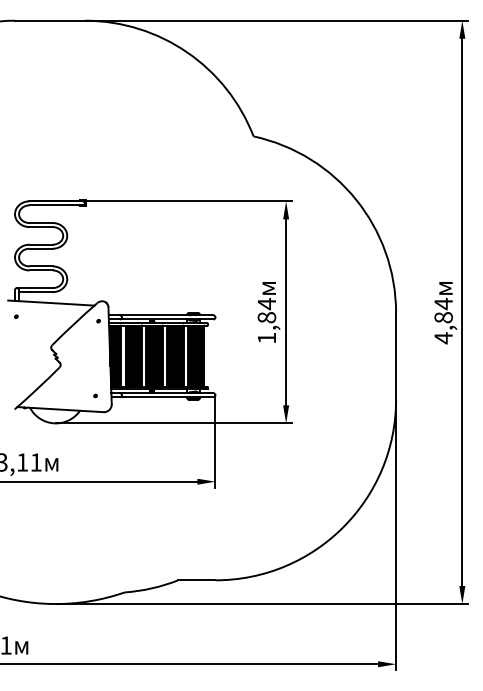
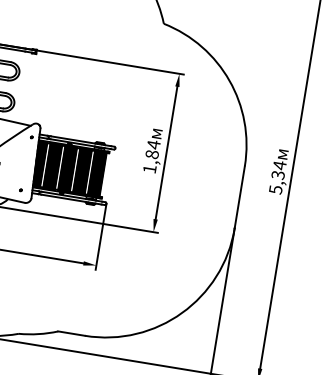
text: (443, 328) -> (276, 182), 4,84 -> 5,34

